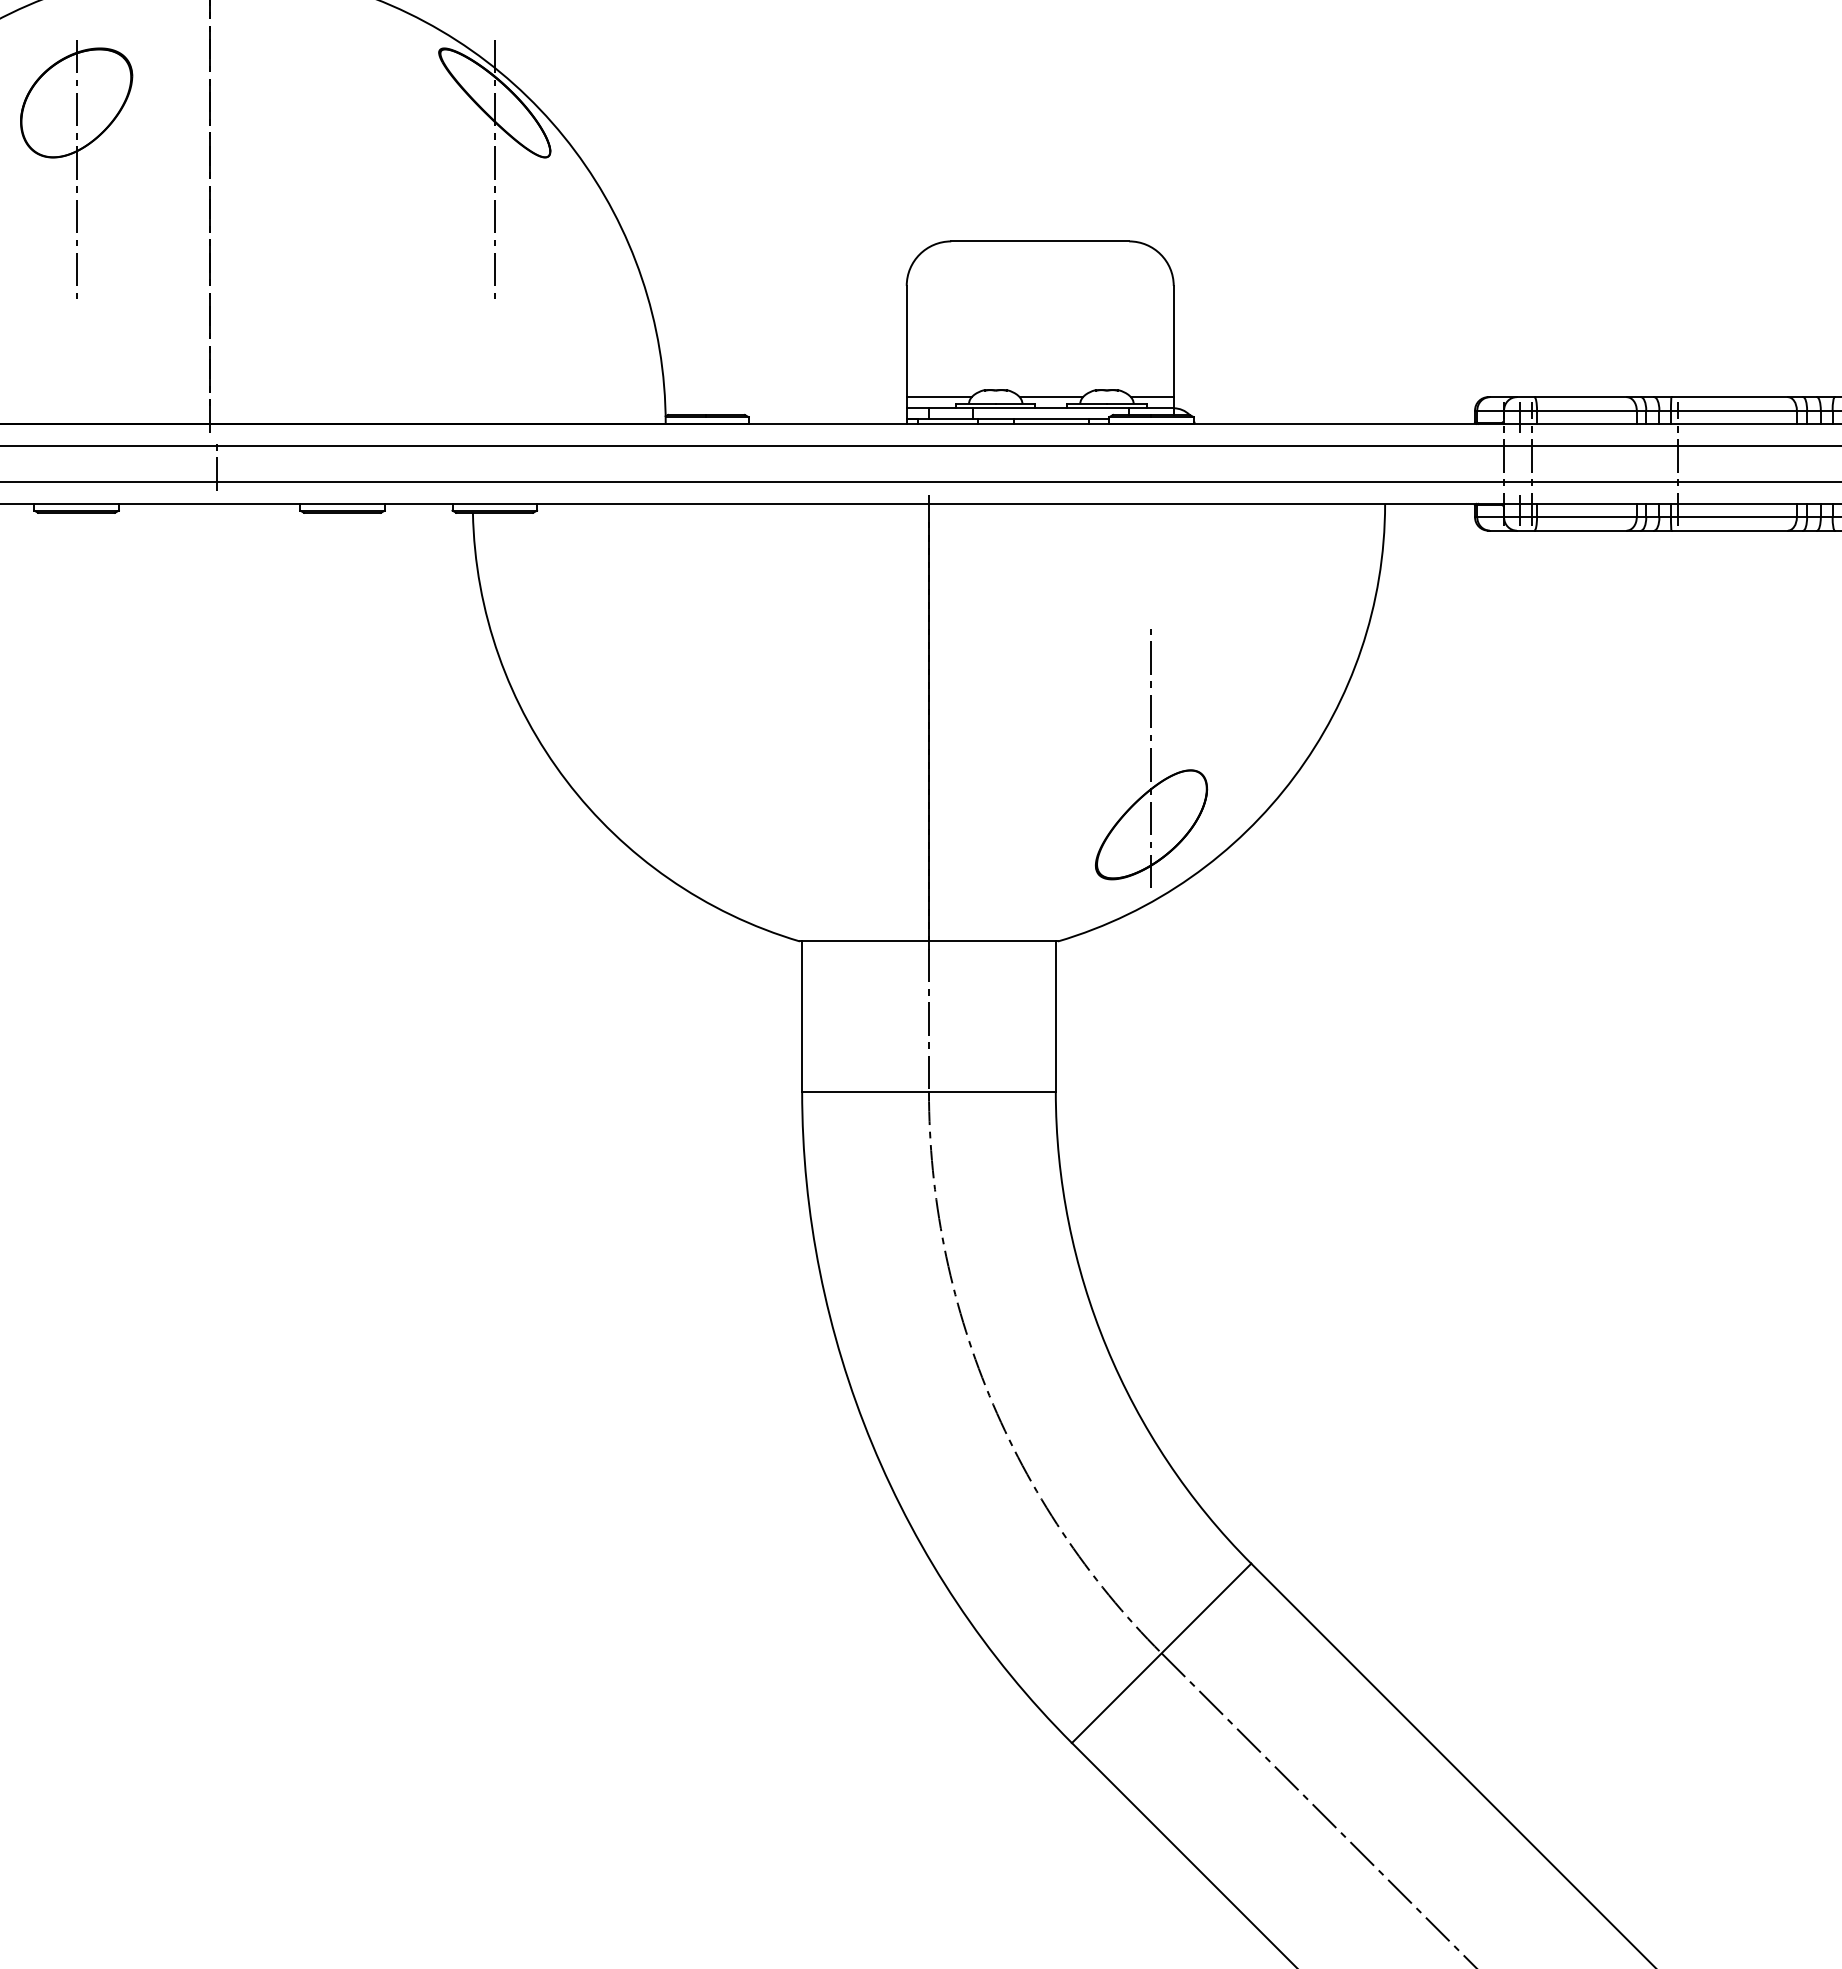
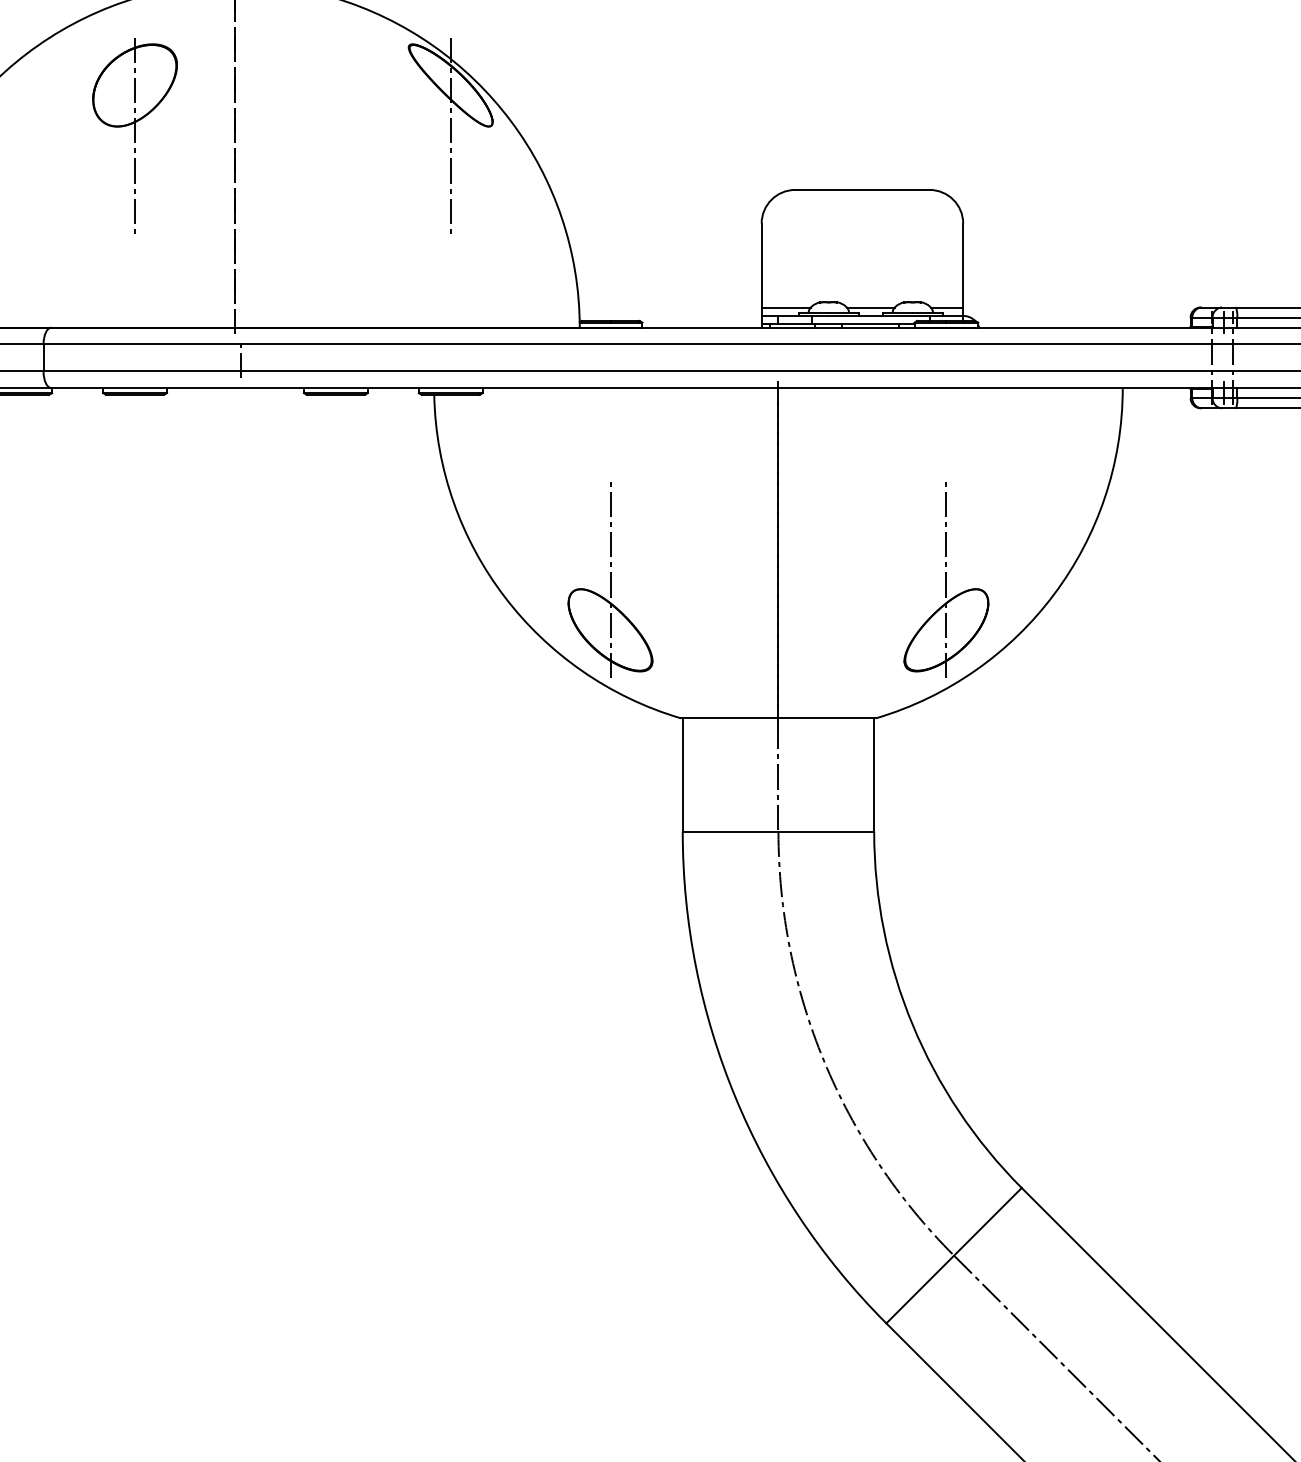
part: (705, 758) -> (609, 580), added

